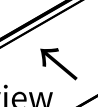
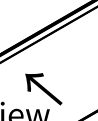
text: (58, 64) -> (43, 89), moved

